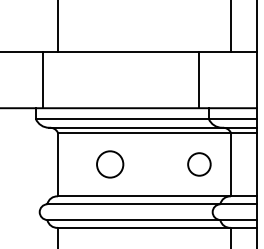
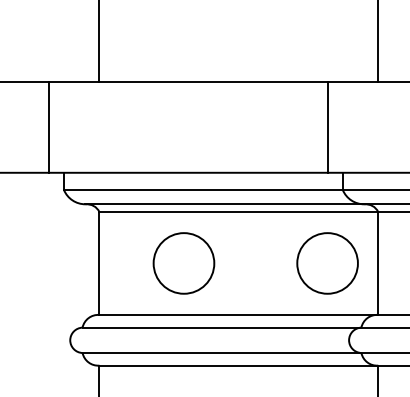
line: (43, 80) -> (48, 128), moved
circle: (109, 164) -> (182, 263), size x1.43
circle: (199, 164) -> (327, 263), size x1.67

